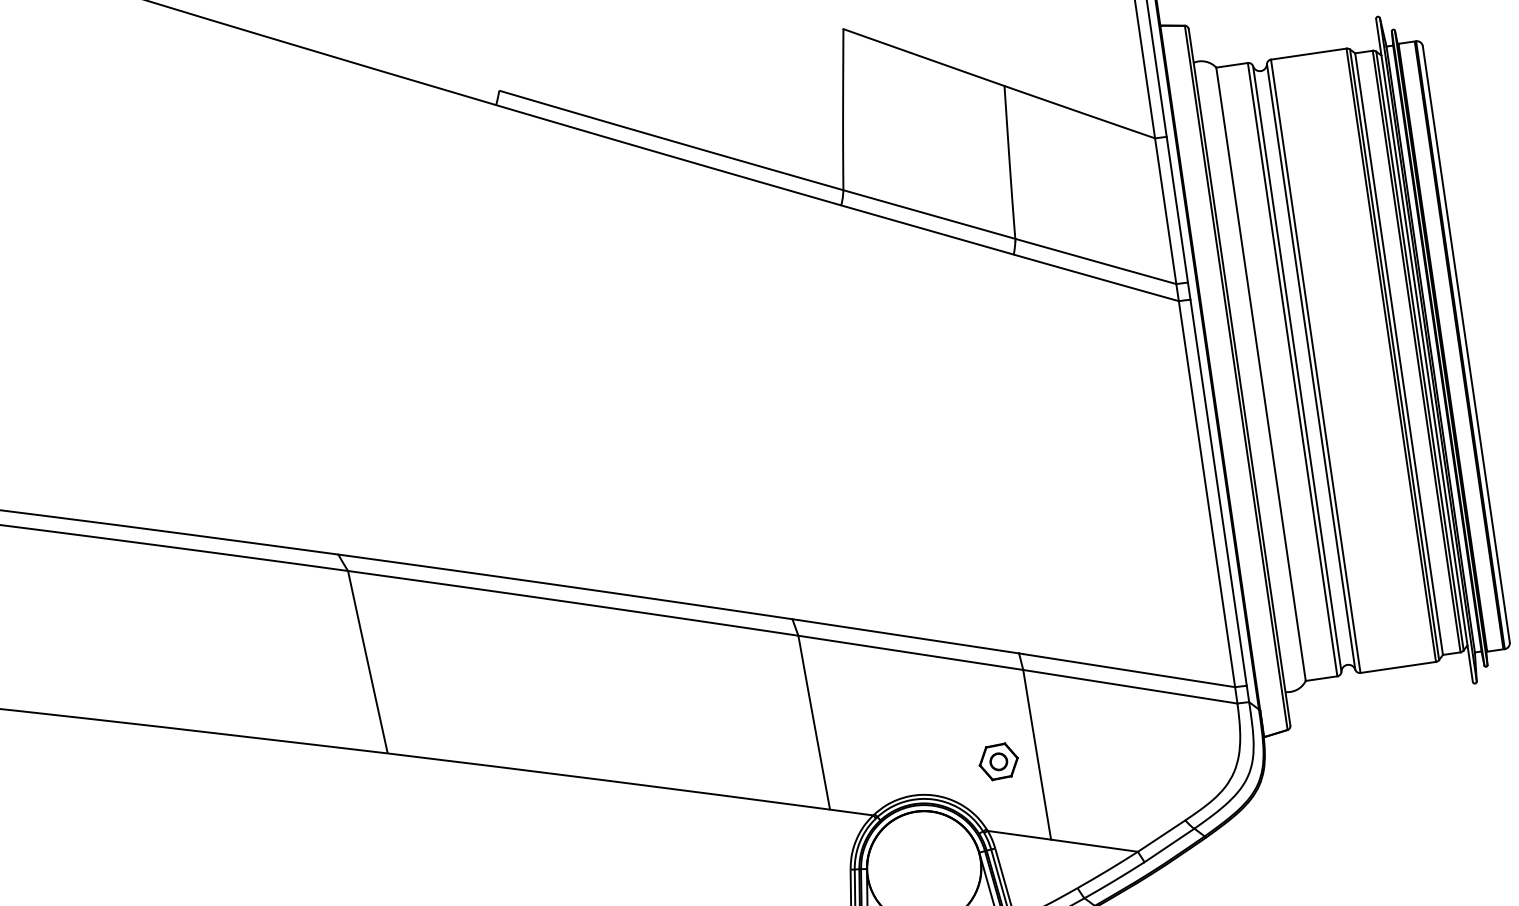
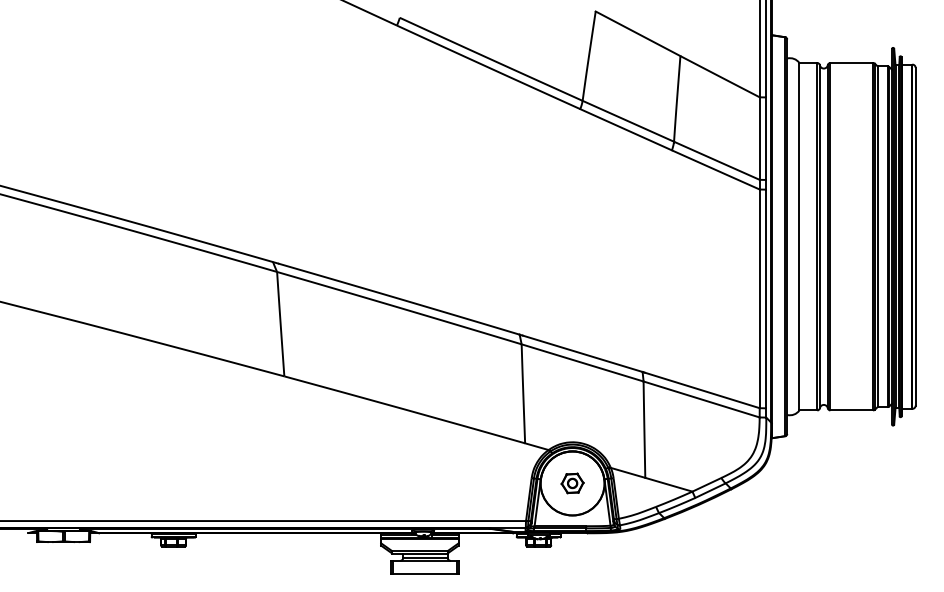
part: (998, 761) -> (572, 483), moved

